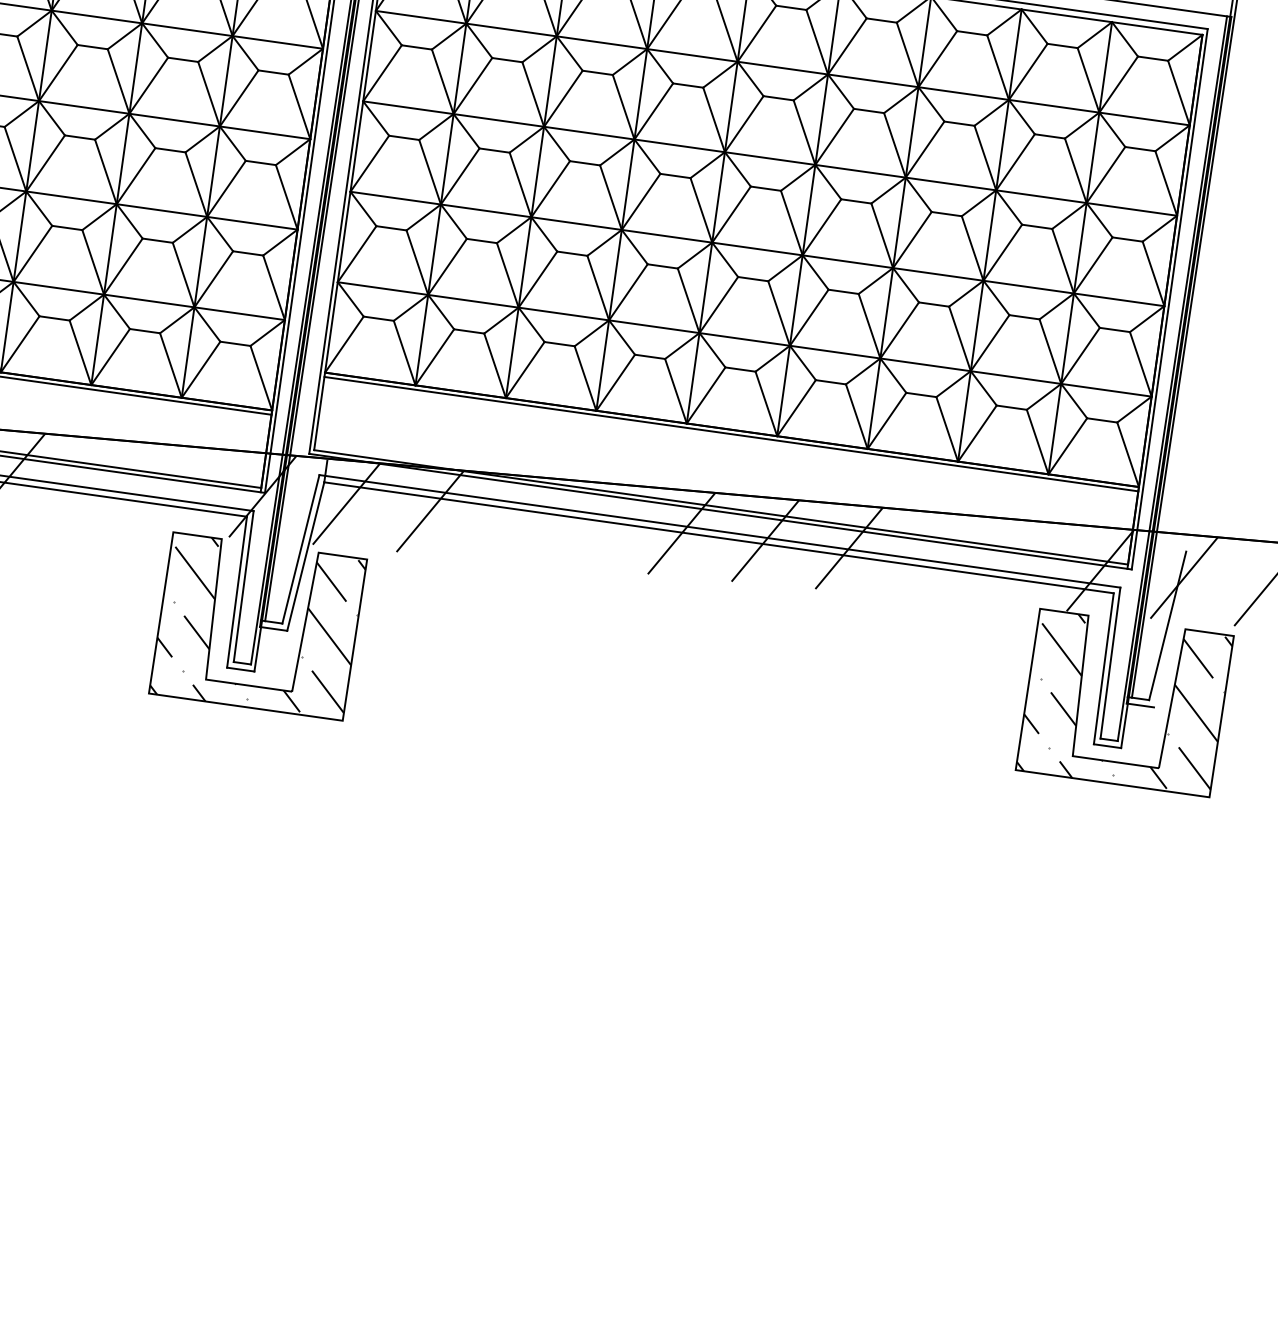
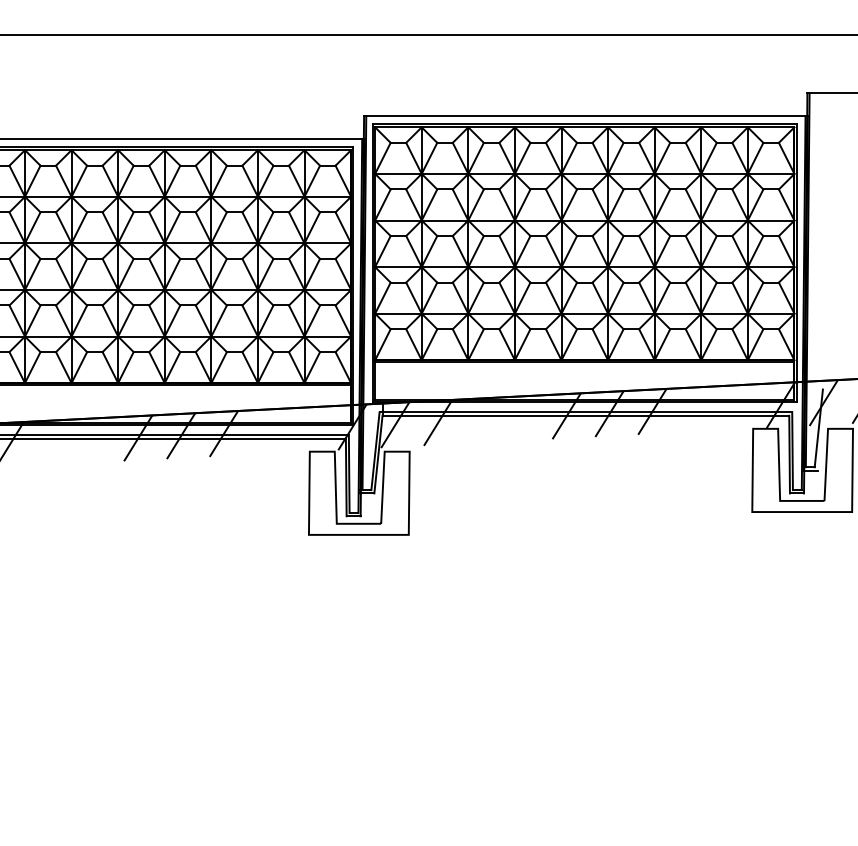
hatch: (258, 625) -> (359, 492), removed
hatch: (1124, 703) -> (802, 470), removed

